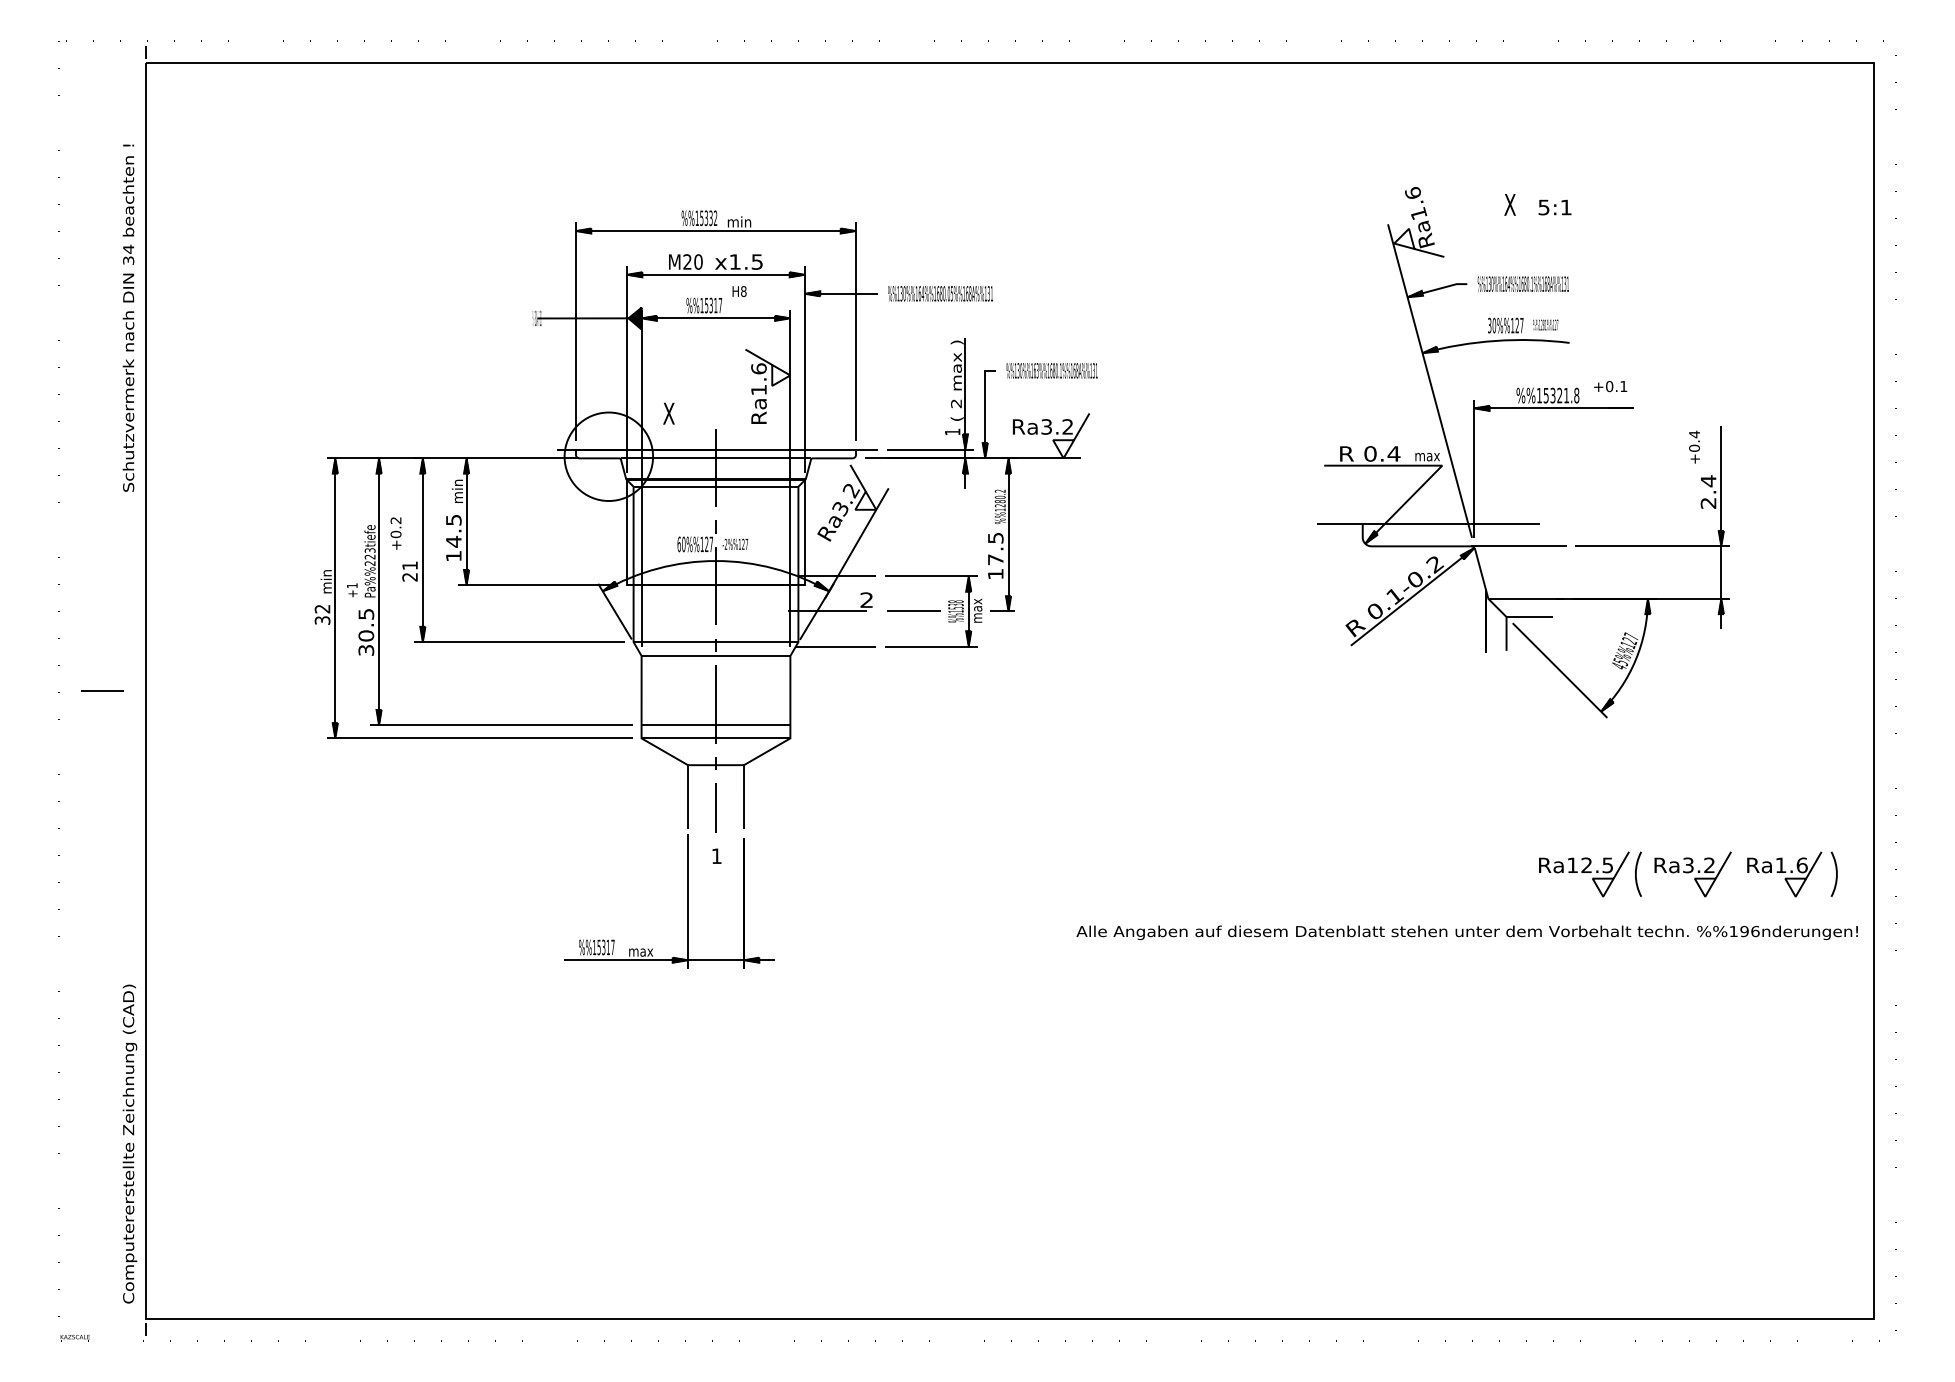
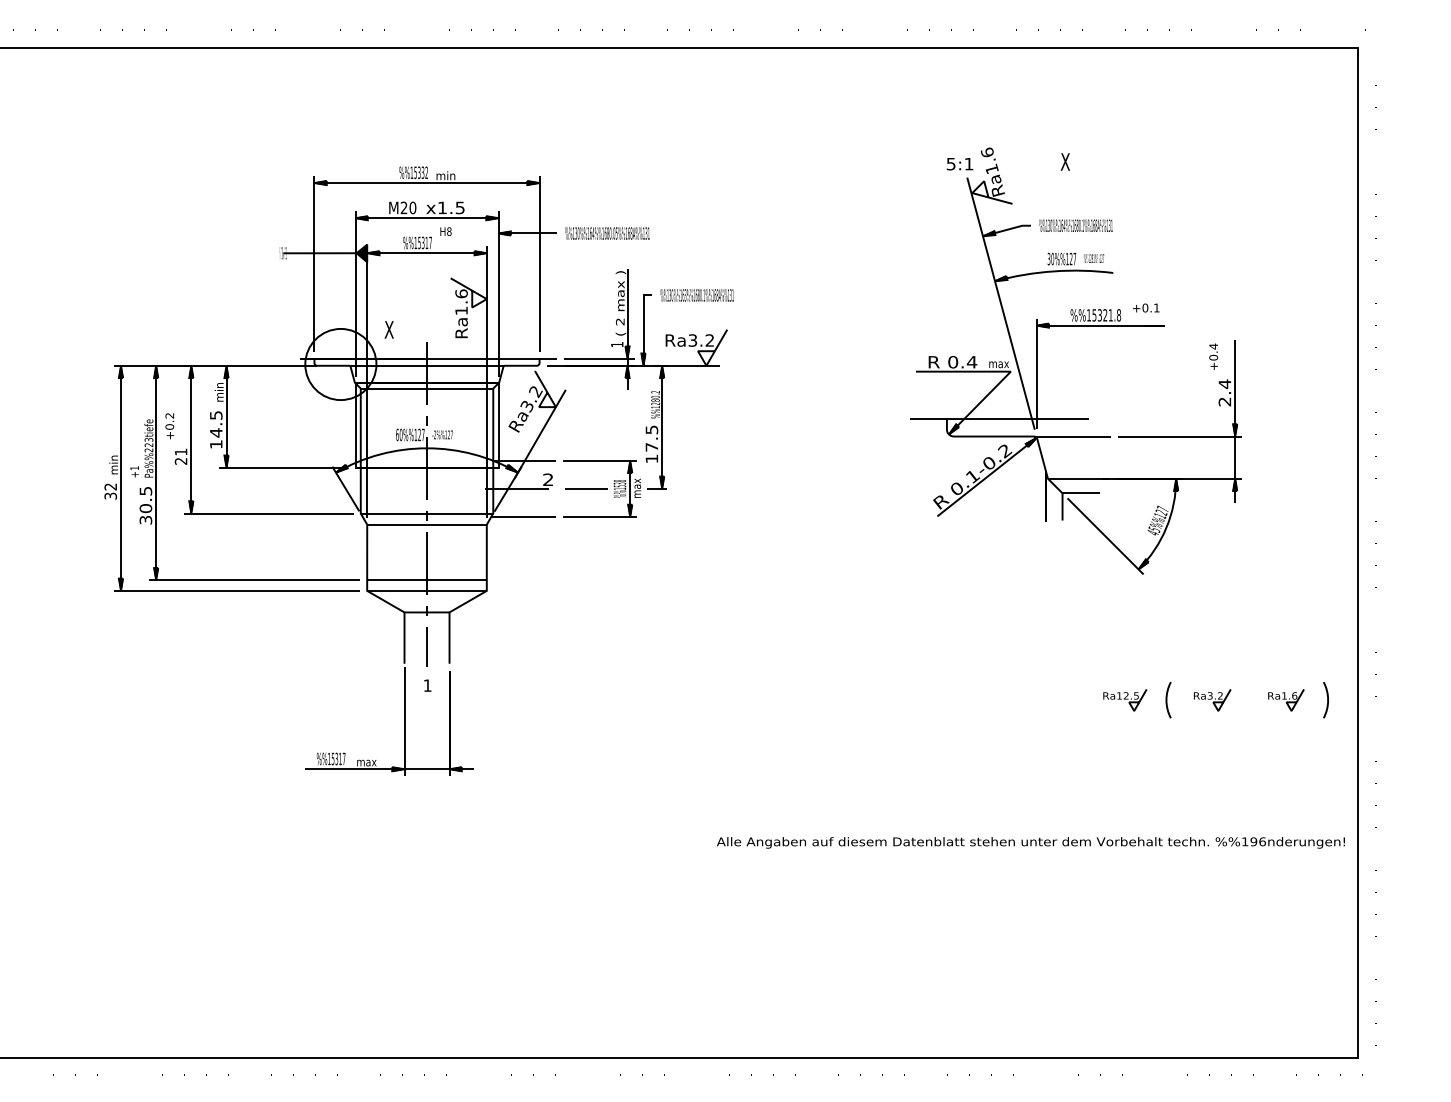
text: (1554, 207) -> (959, 164), moved
part: (1584, 874) -> (1125, 700), size x0.6
part: (1692, 874) -> (1212, 700), size x0.6
part: (1784, 874) -> (1285, 700), size x0.6
part: (1466, 932) -> (1030, 842), moved

